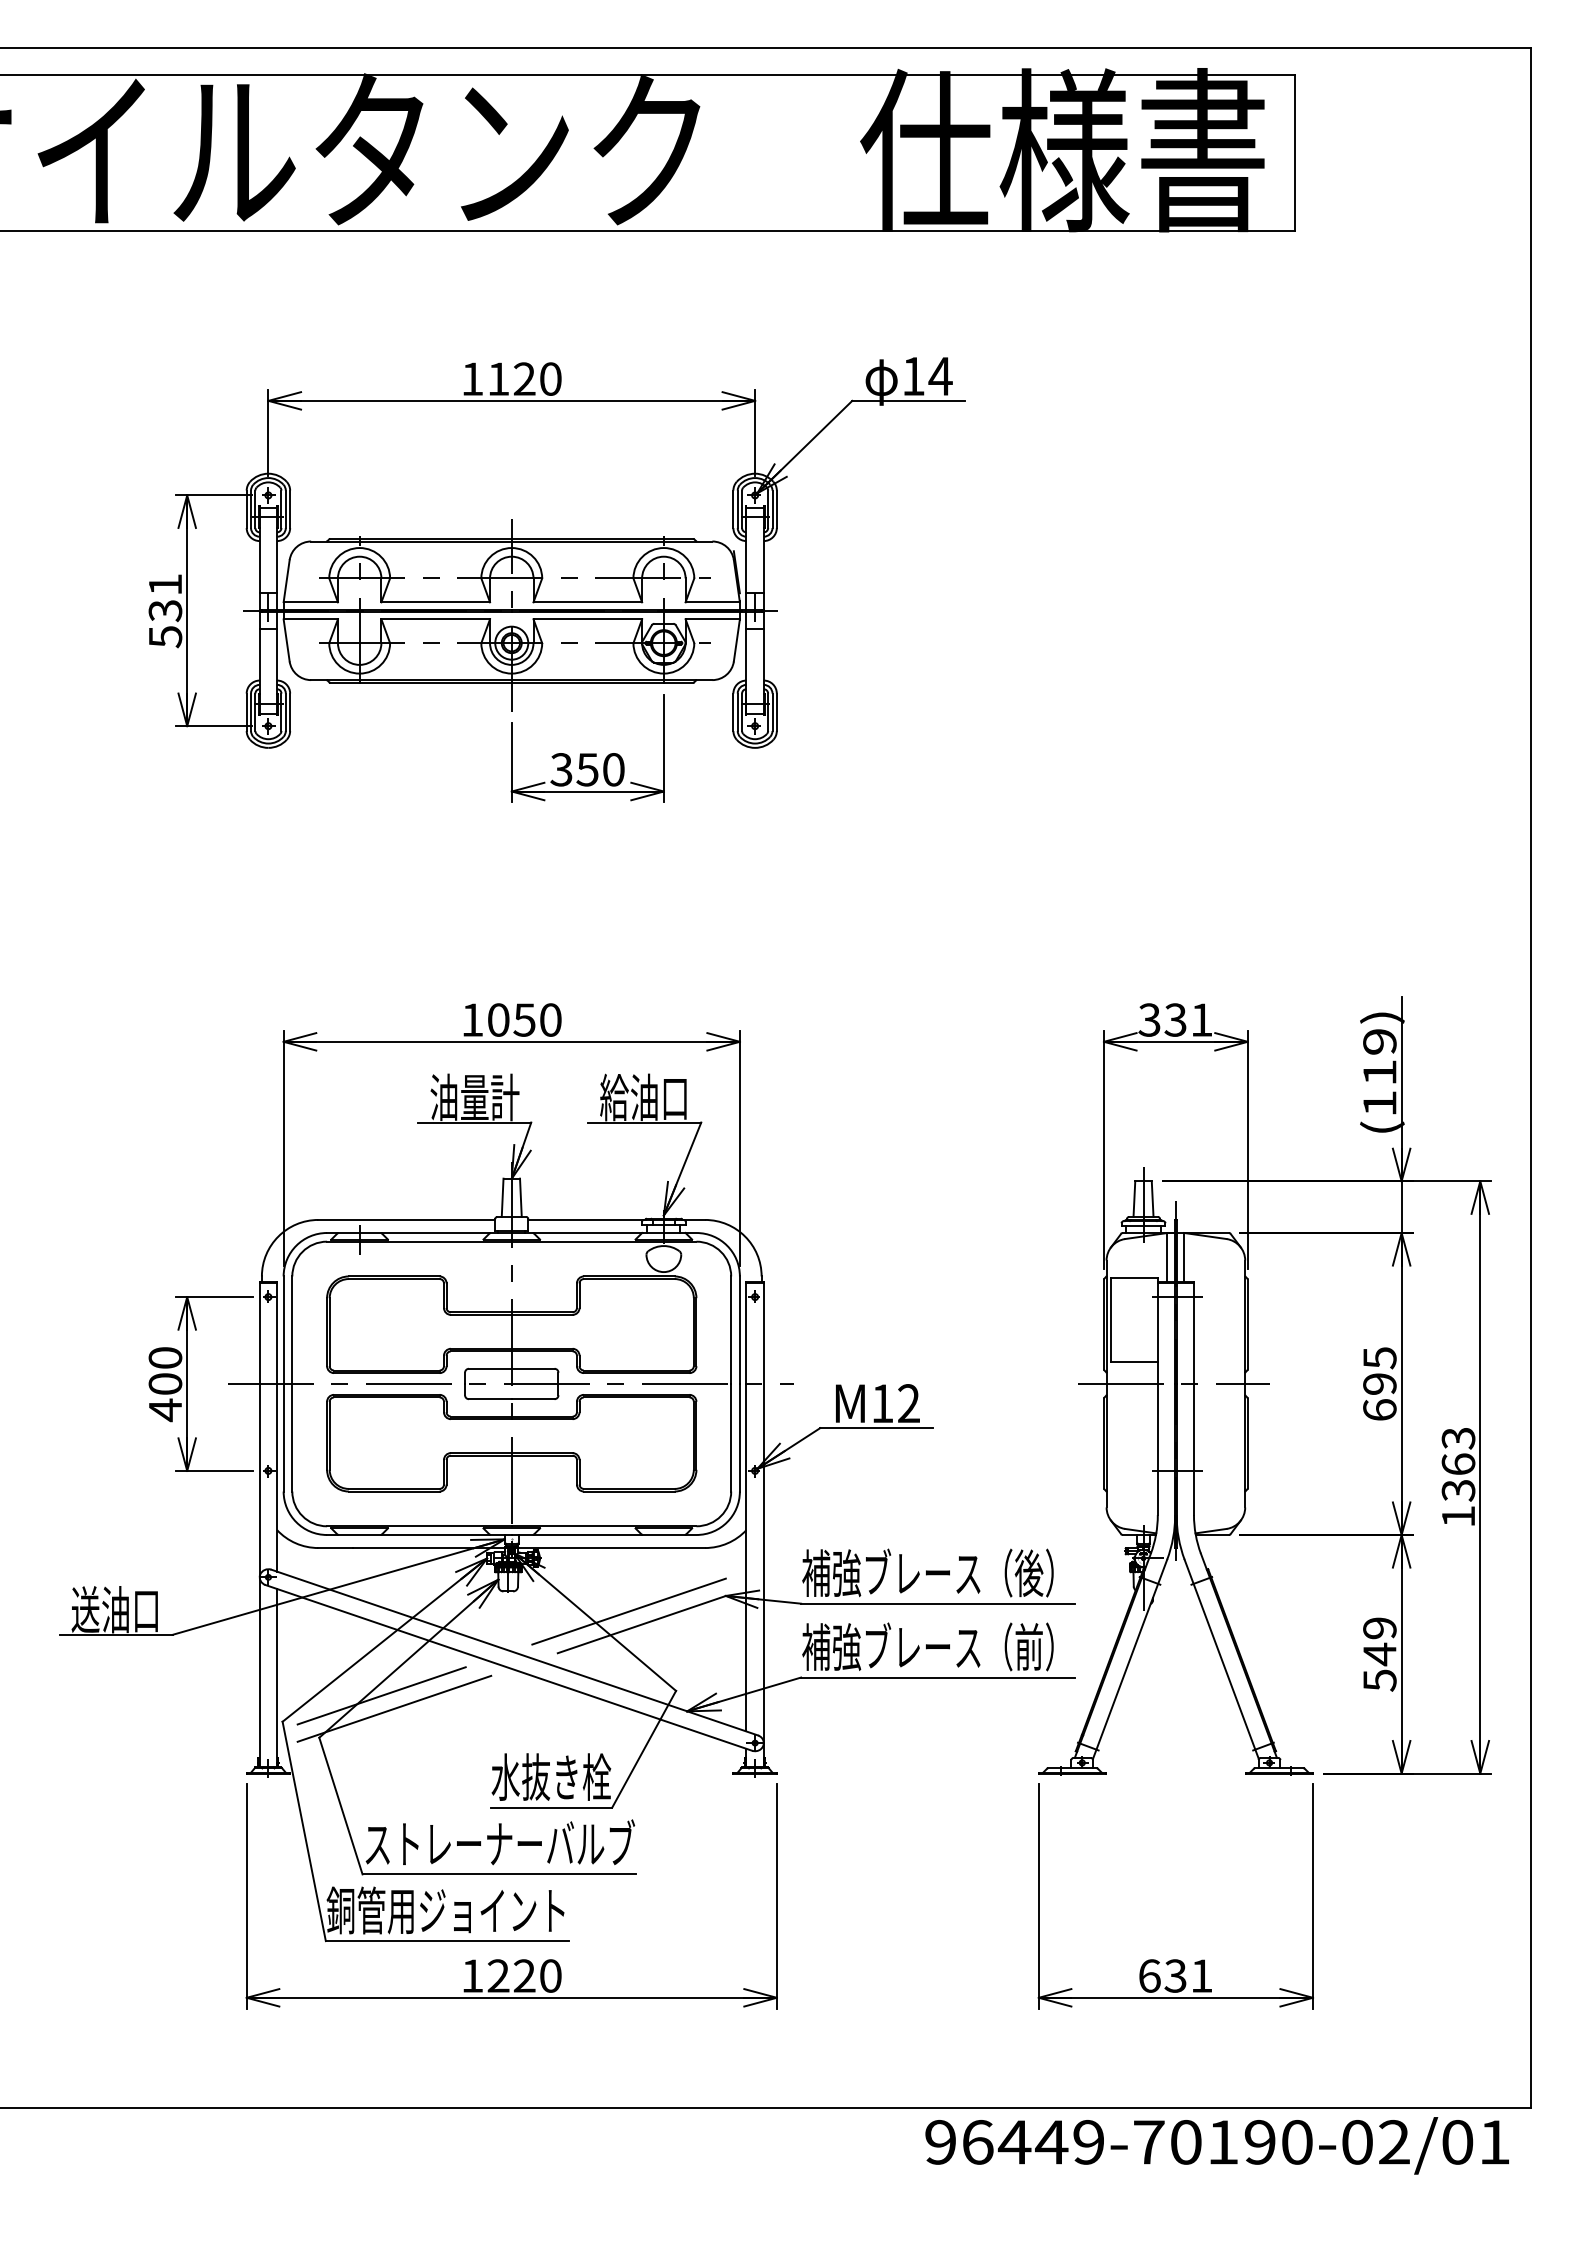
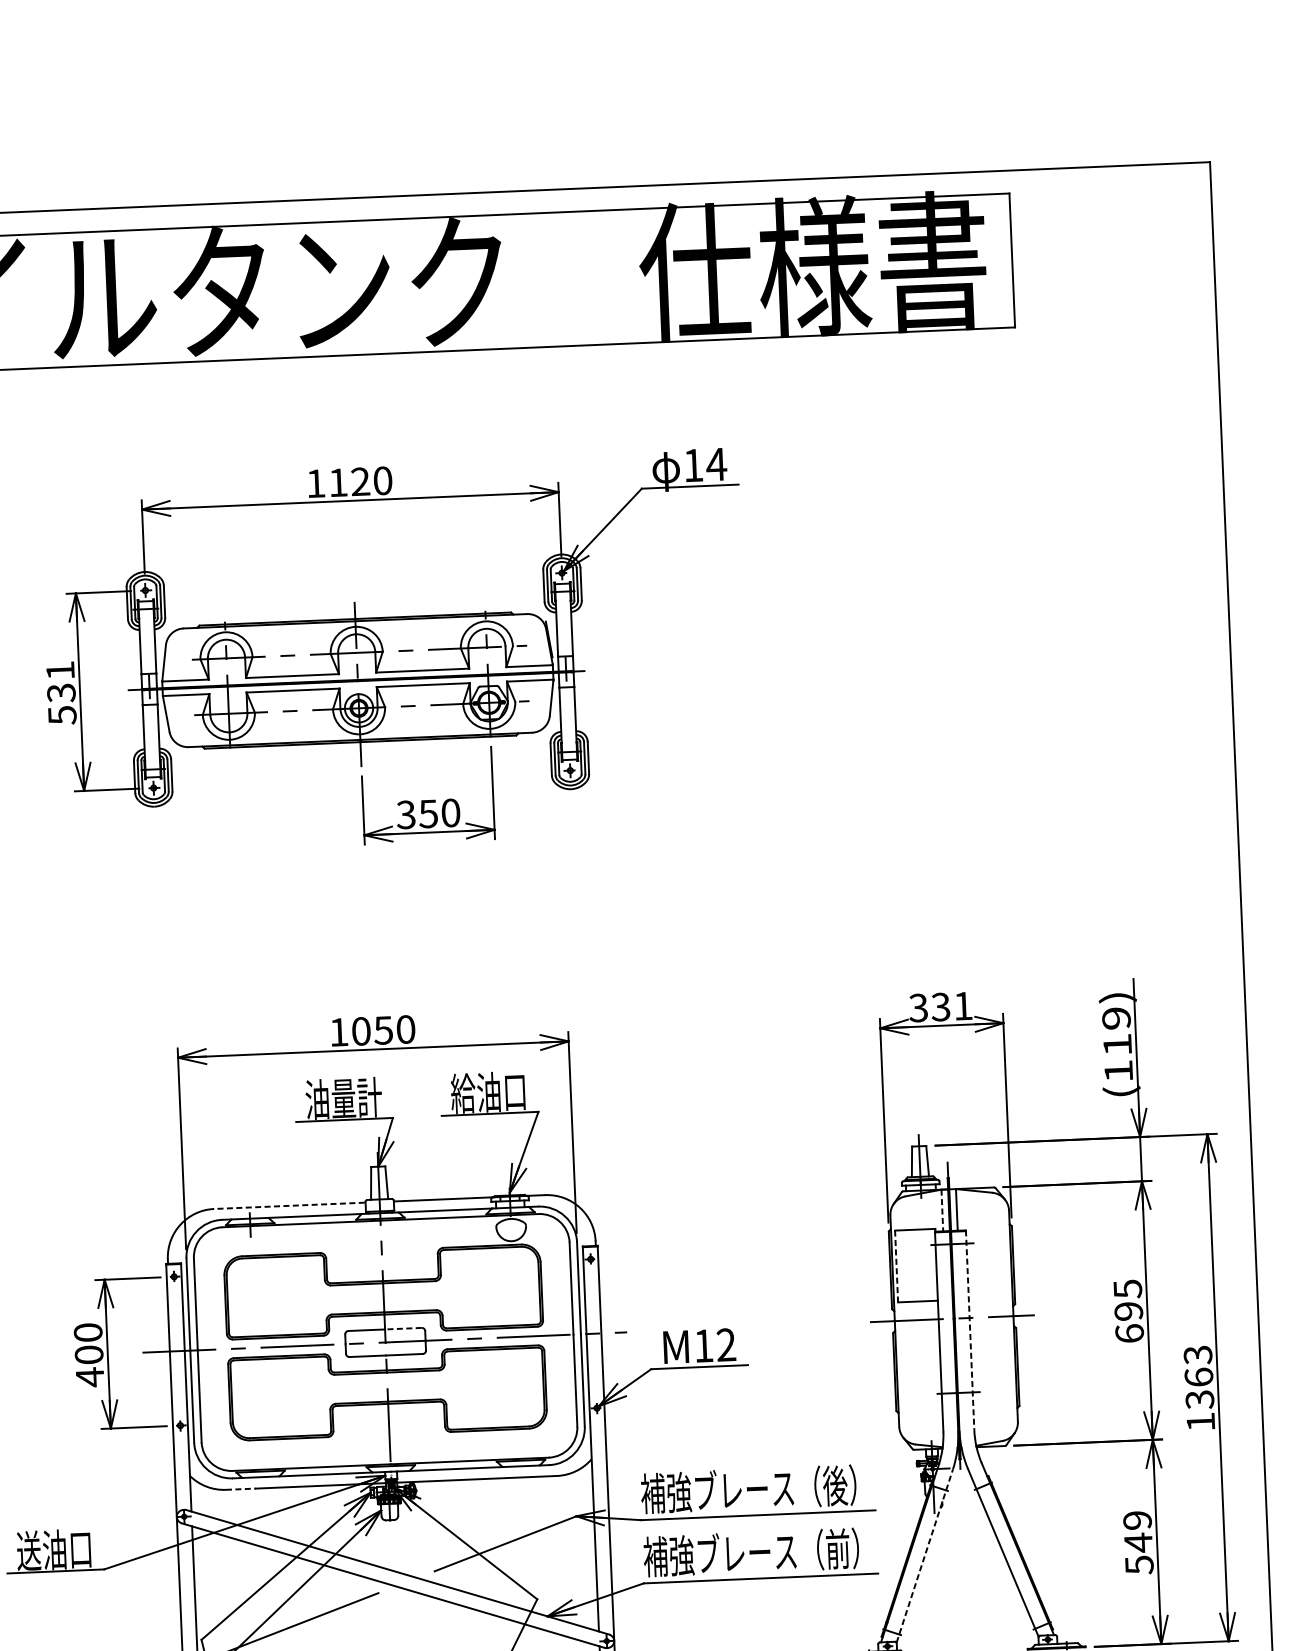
line: (406, 1219) -> (289, 1205), solid -> dashed
line: (1167, 1257) -> (942, 1210), solid -> dashed
line: (1111, 1320) -> (896, 1266), solid -> dashed
line: (532, 1368) -> (402, 1328), solid -> dashed
line: (1193, 1398) -> (969, 1330), solid -> dashed
line: (336, 1548) -> (241, 1489), solid -> dashed
line: (628, 1611) -> (493, 1533), removed
line: (1130, 1659) -> (925, 1556), solid -> dashed
line: (381, 1695) -> (285, 1613), removed

